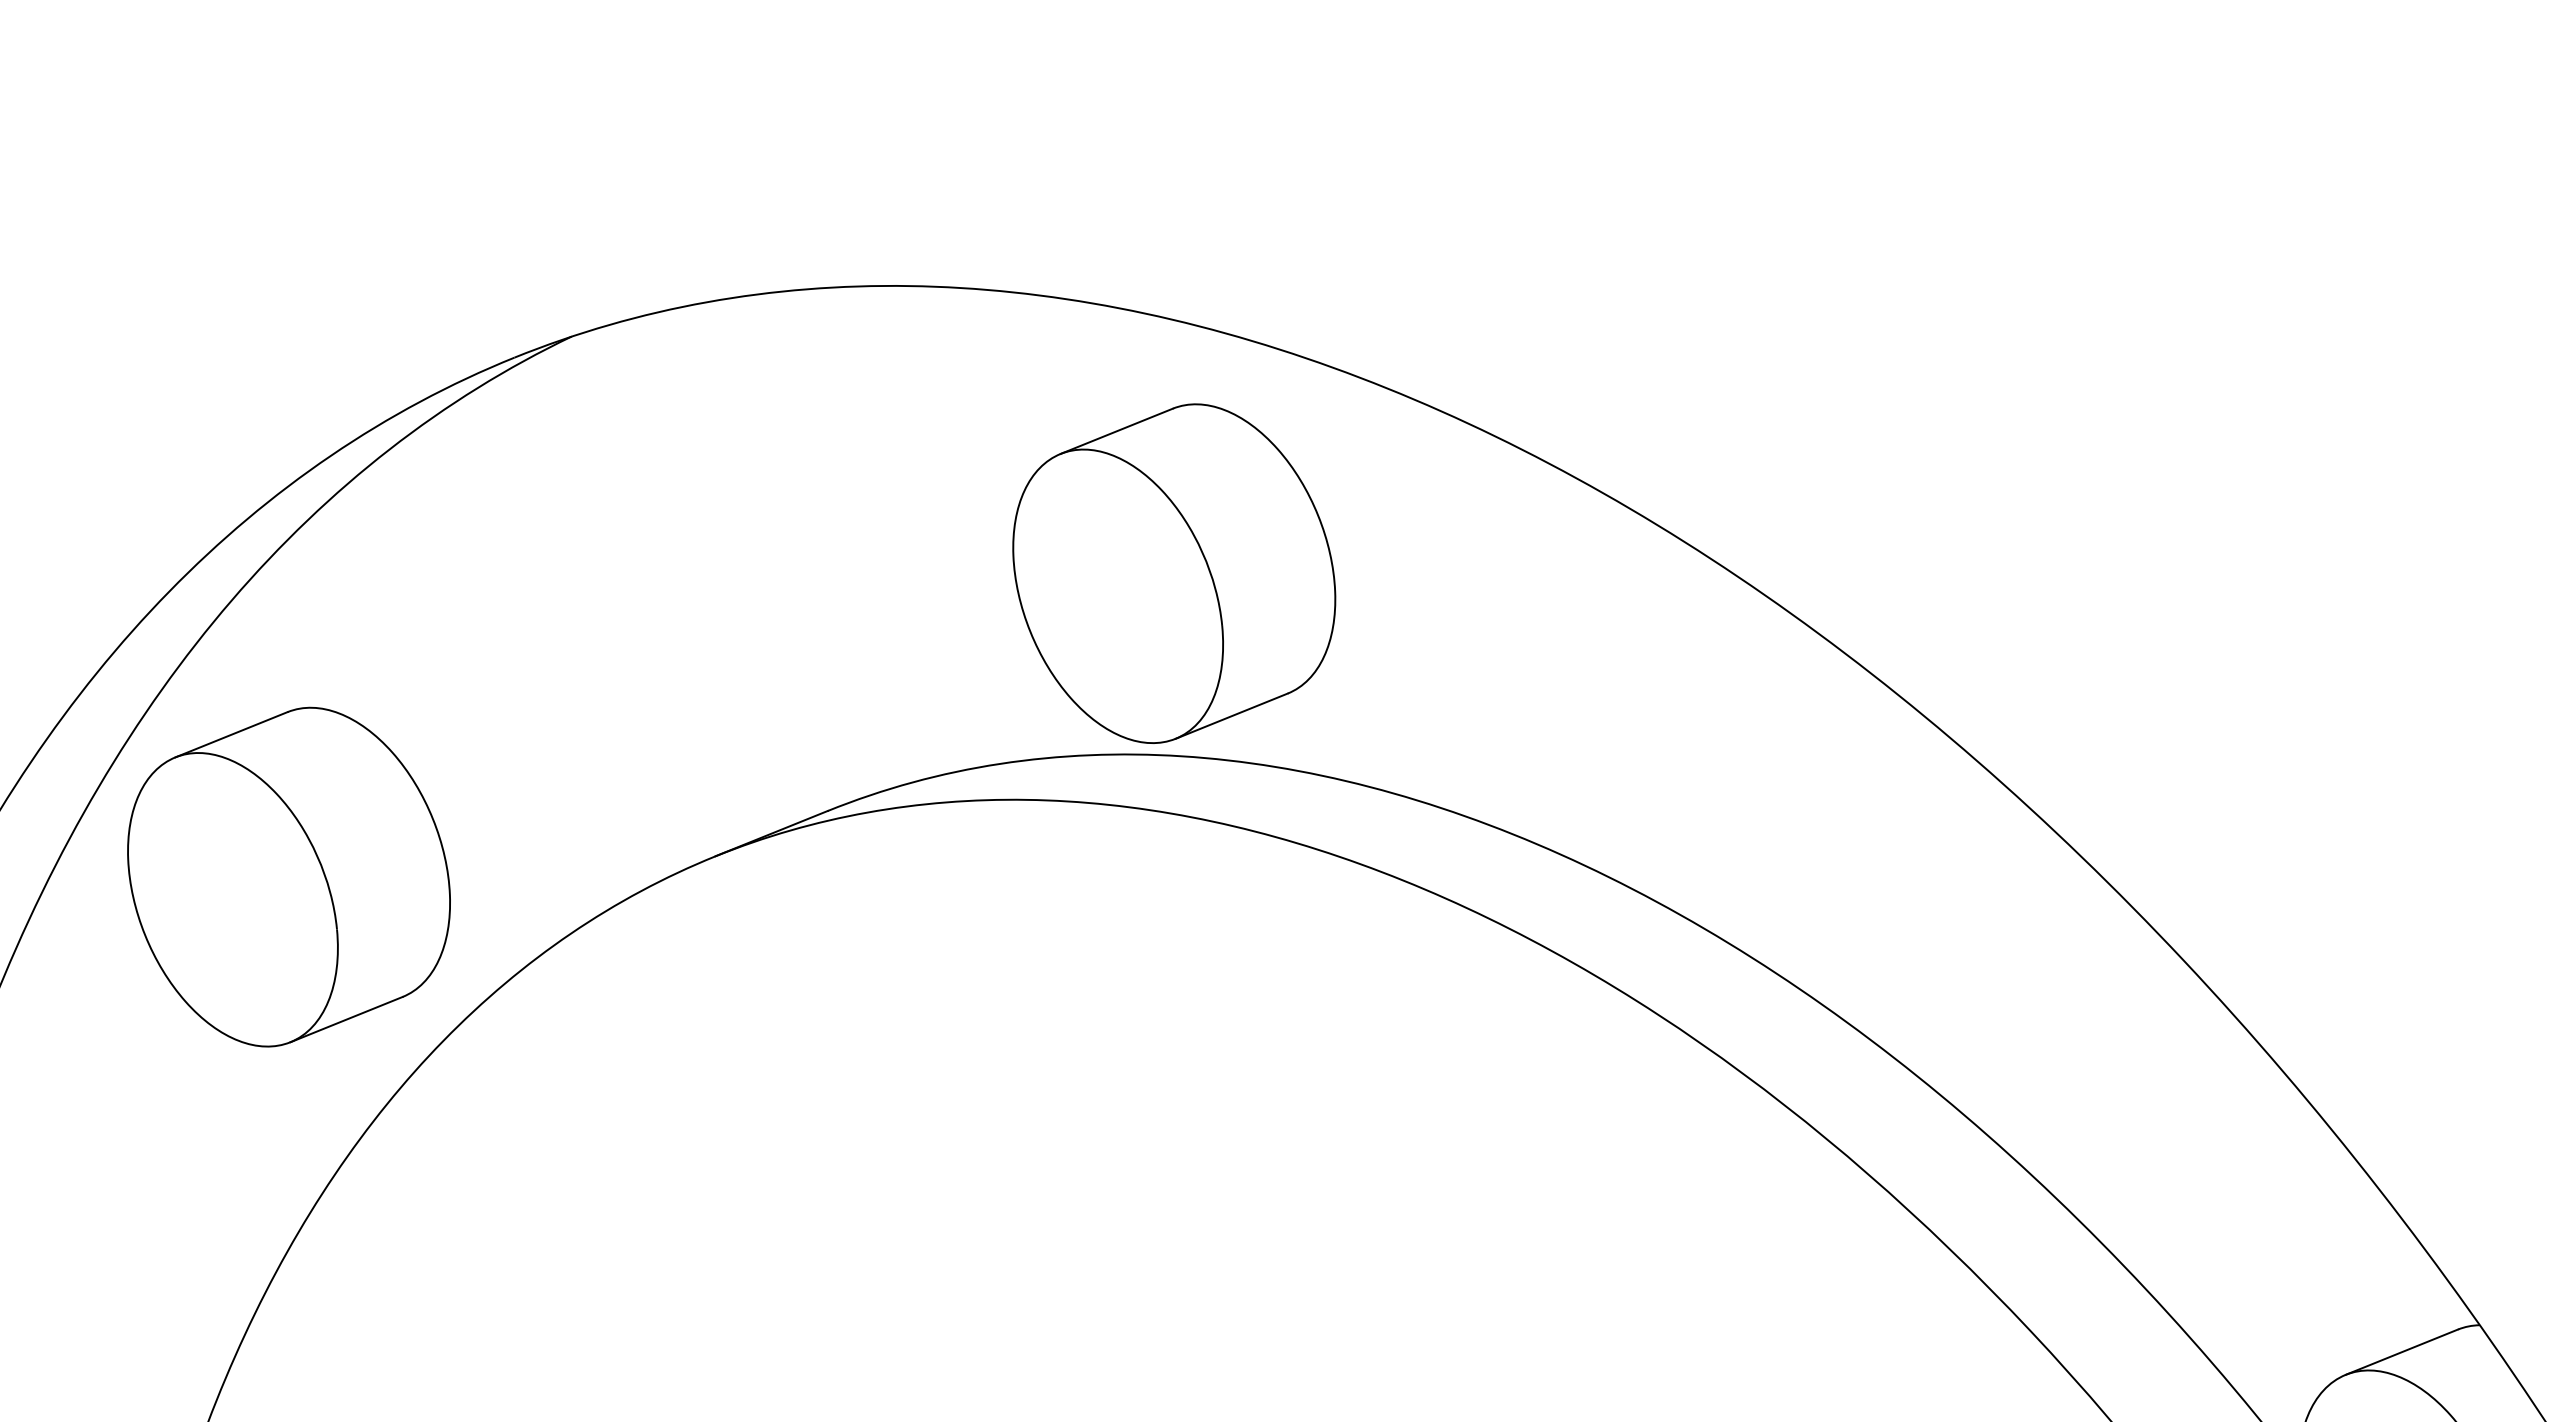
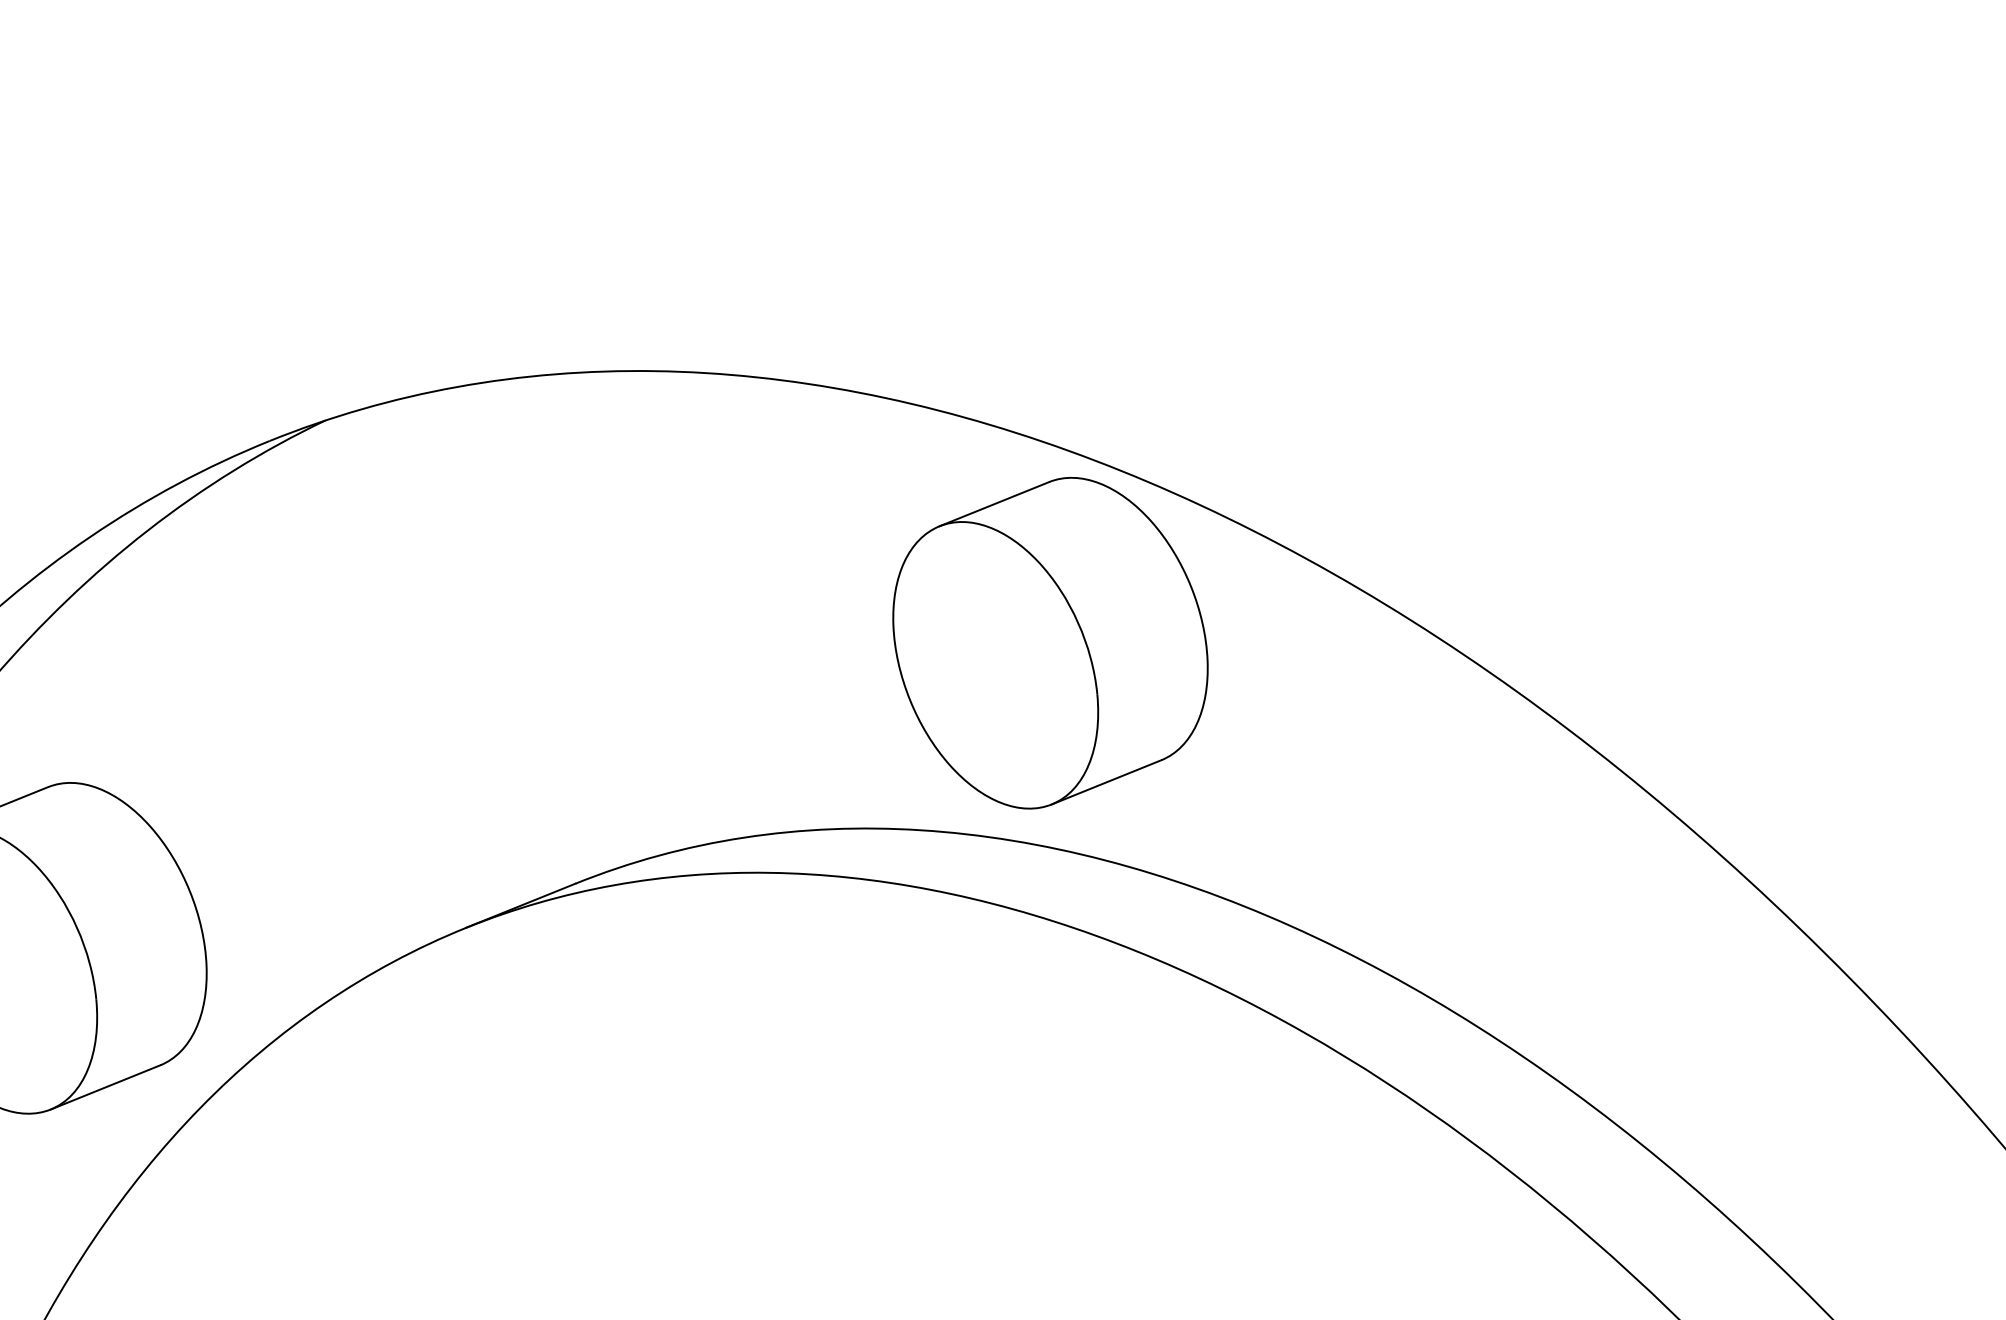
part: (1174, 573) -> (1050, 643), moved

